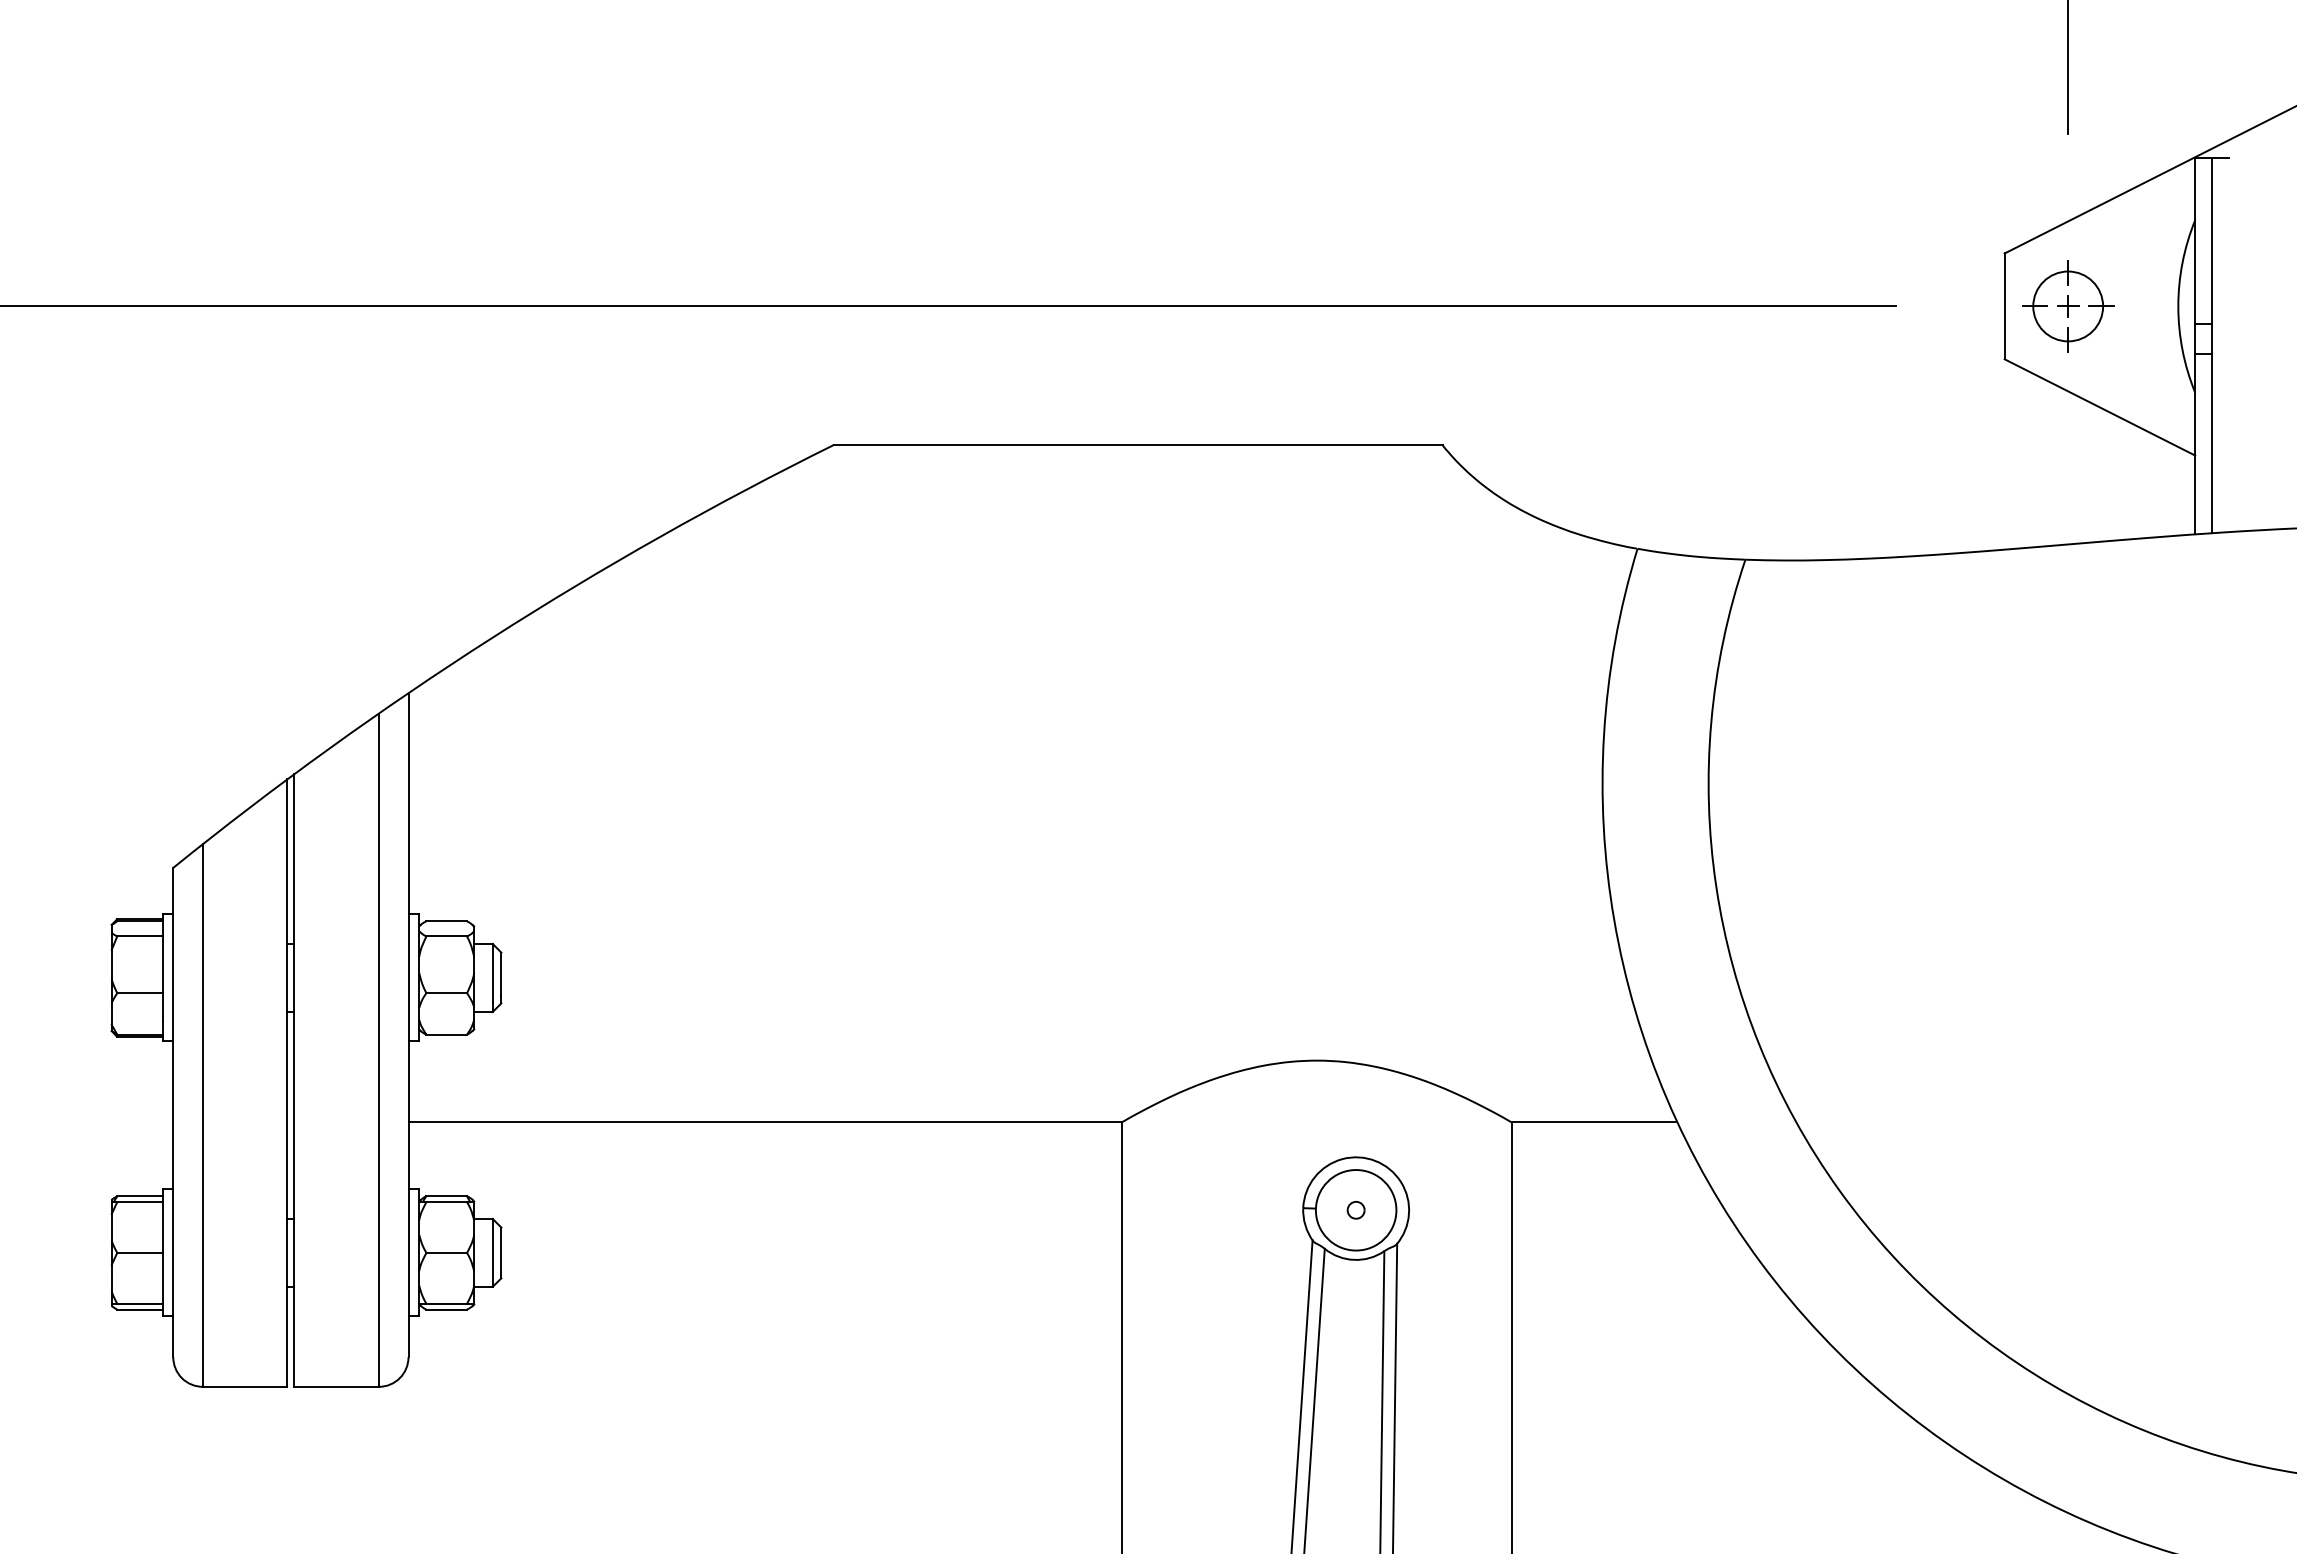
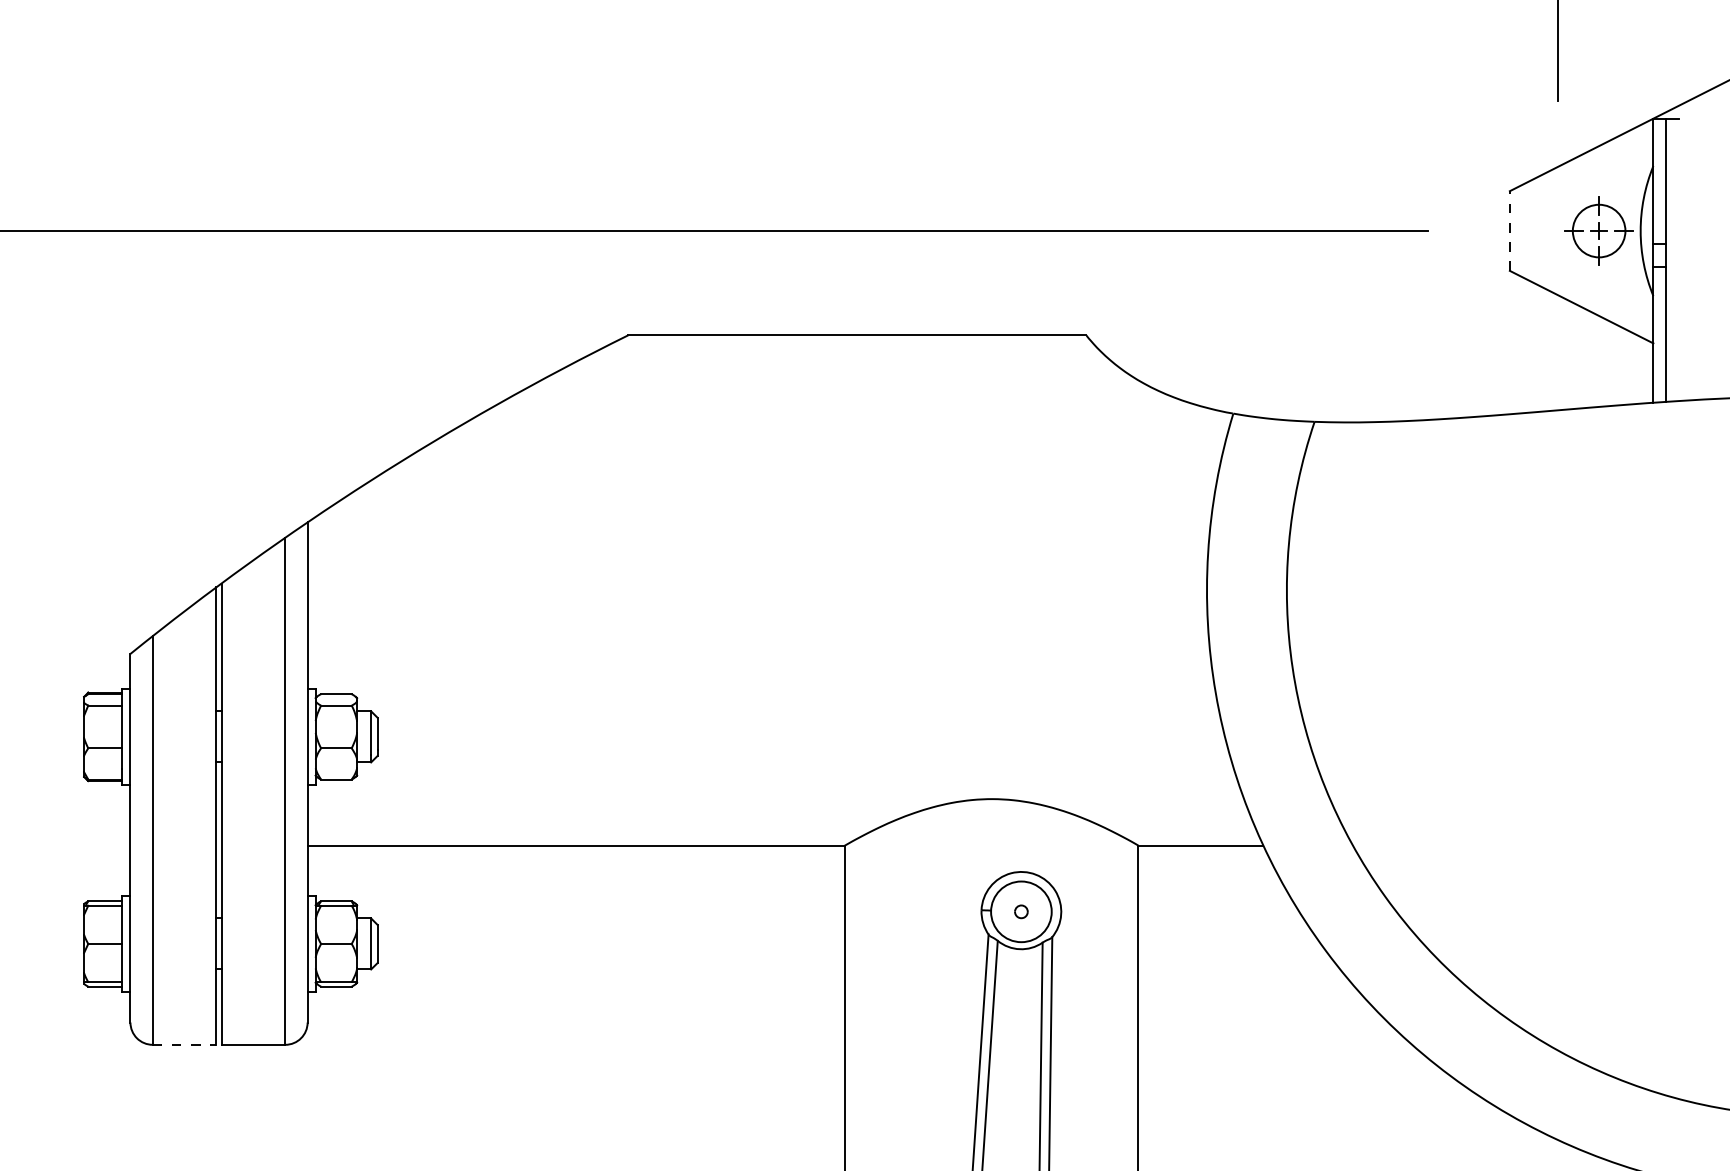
line: (2004, 306) -> (1509, 231), solid -> dashed
part: (2068, 306) -> (1599, 231), moved
line: (245, 1386) -> (184, 1044), solid -> dashed

